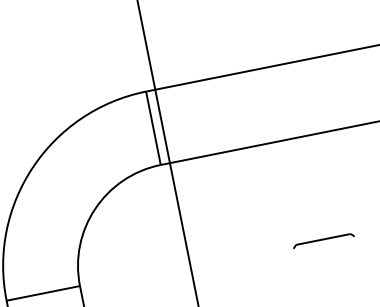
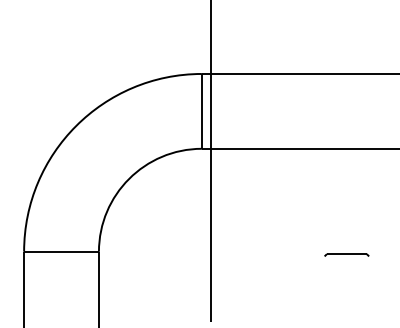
part: (323, 240) -> (346, 254), size x0.71

